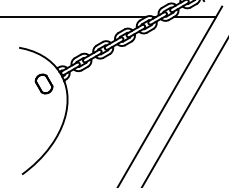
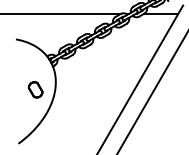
part: (43, 83) -> (35, 89), moved

